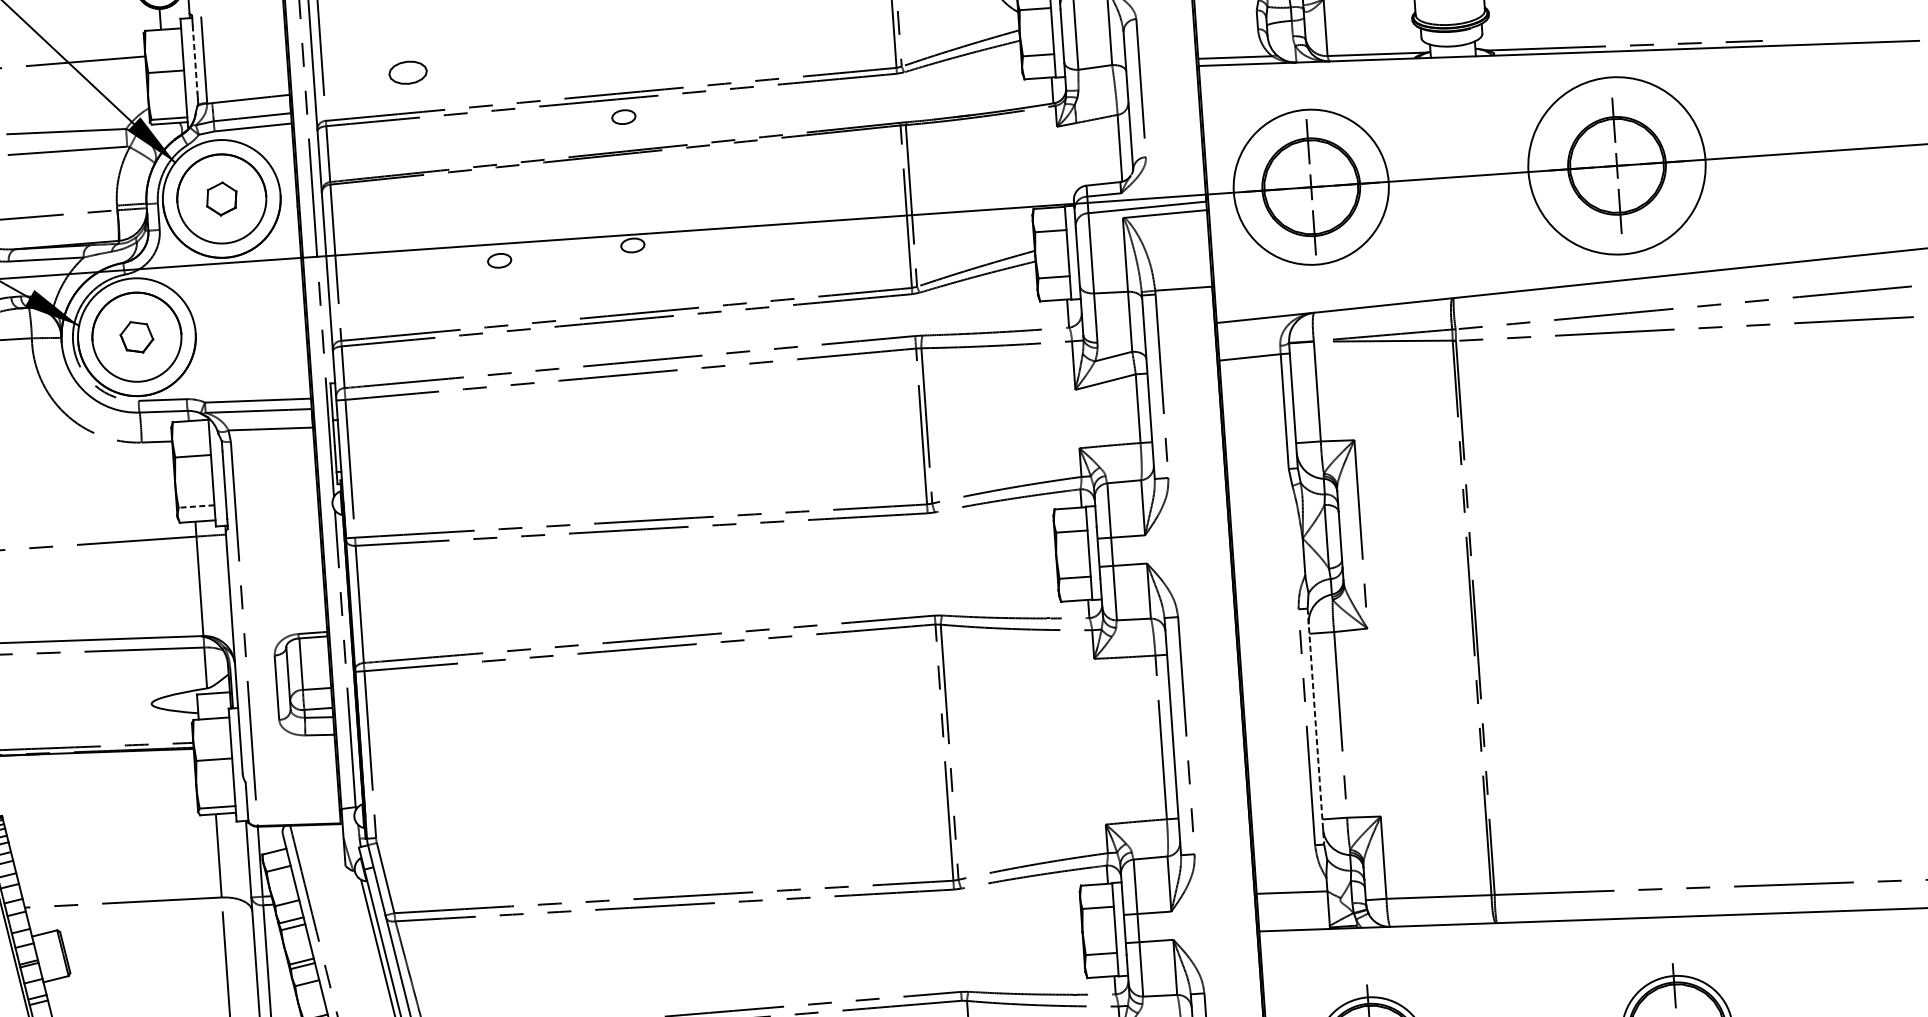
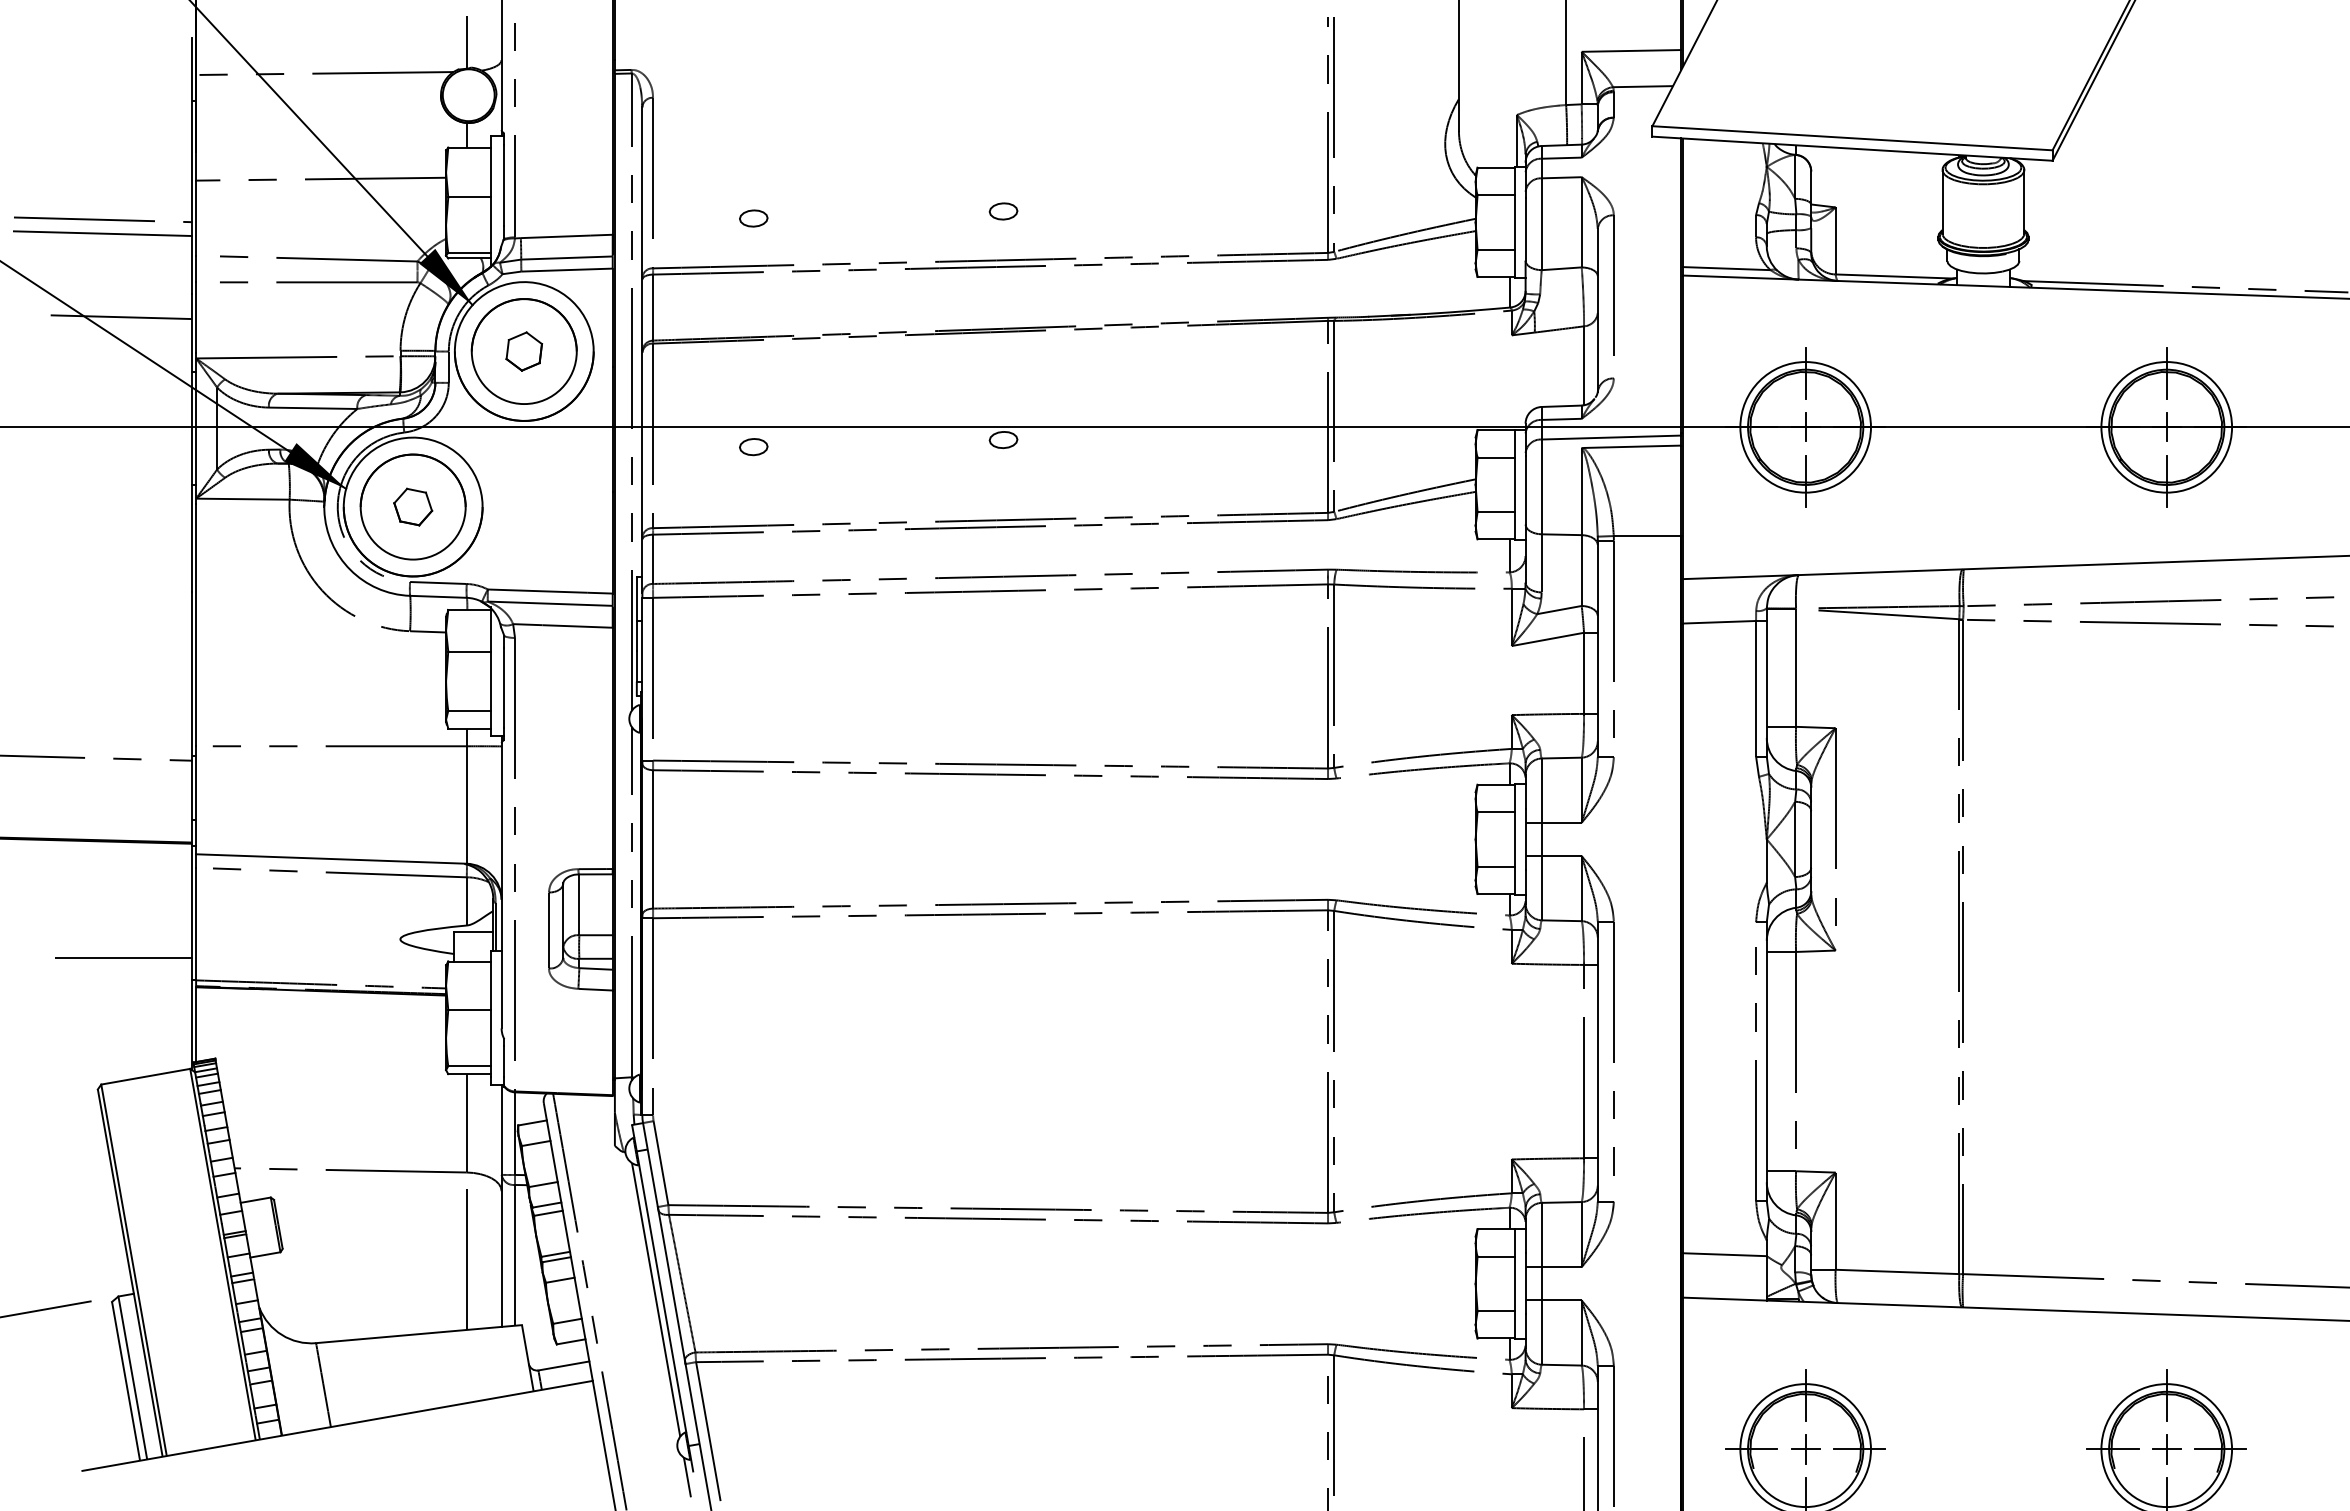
line: (195, 60) -> (504, 186), dashed -> solid
part: (408, 72) -> (753, 218), size x0.62
part: (623, 117) -> (1003, 211), moved
circle: (1616, 166) -> (2166, 427), size x0.62
circle: (1311, 187) -> (1805, 427), size x0.71
part: (499, 261) -> (753, 447), moved
line: (195, 506) -> (468, 710), dashed -> solid
line: (1315, 727) -> (1766, 1062), dashed -> solid

